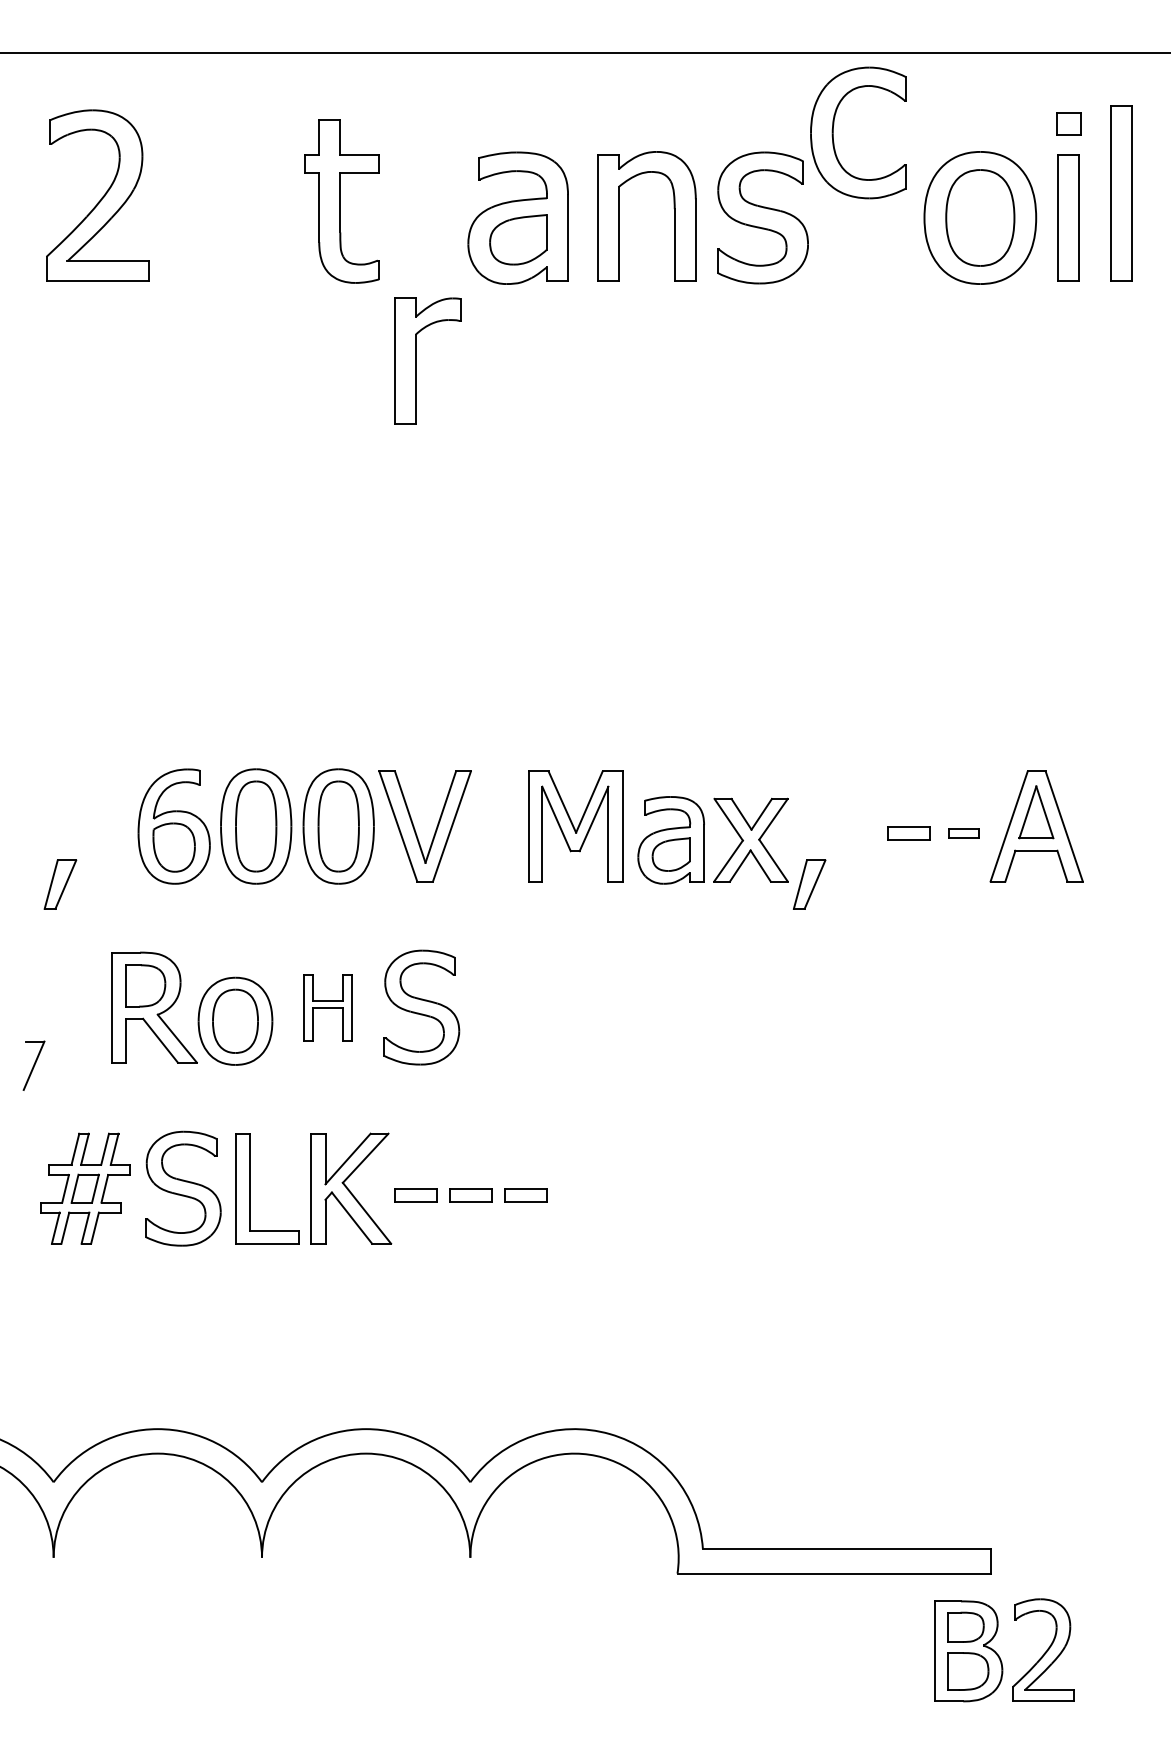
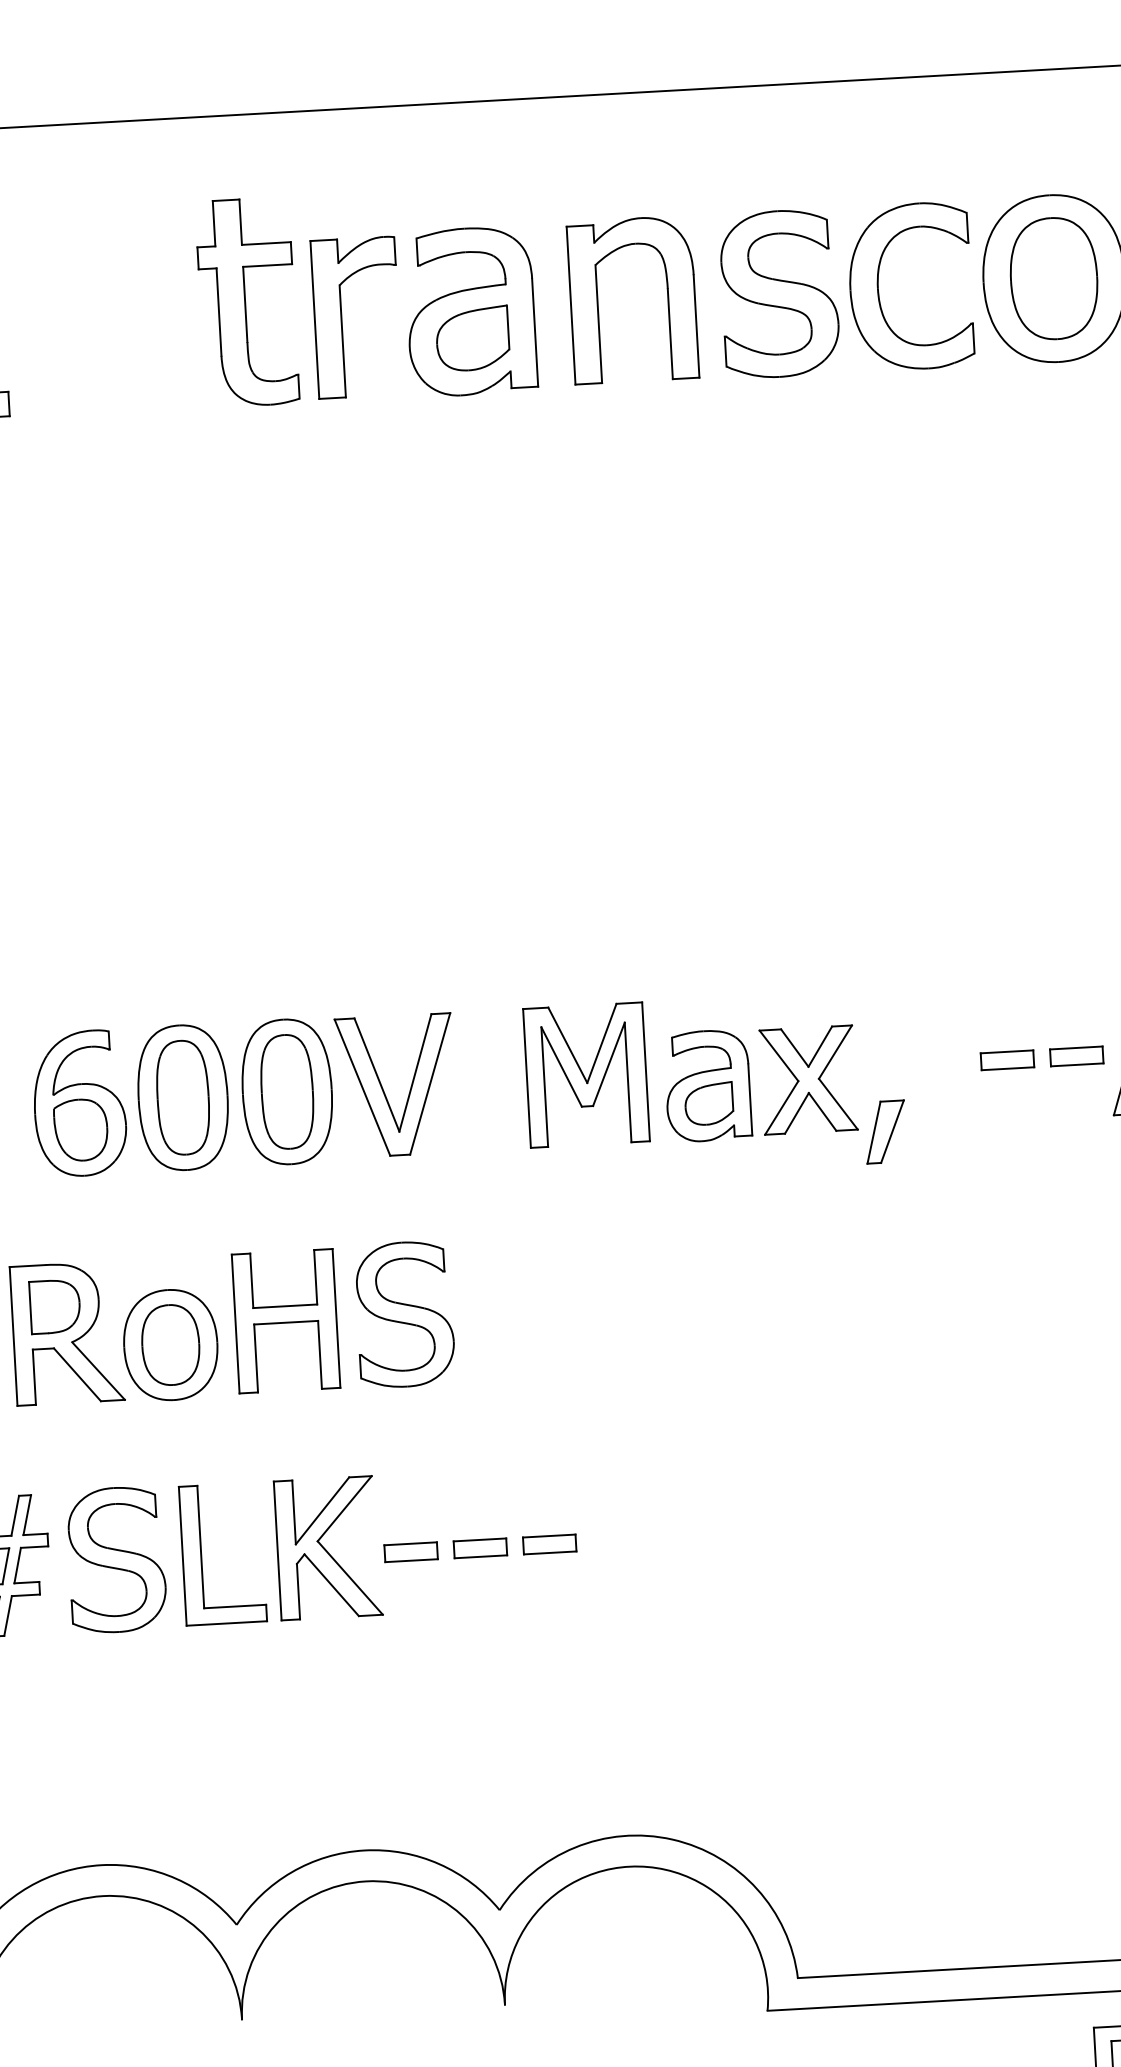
part: (833, 132) -> (878, 287), moved
part: (416, 360) -> (342, 317), moved
part: (963, 833) -> (1076, 1056), size x1.43
part: (327, 1007) -> (285, 1321), size x1.67

